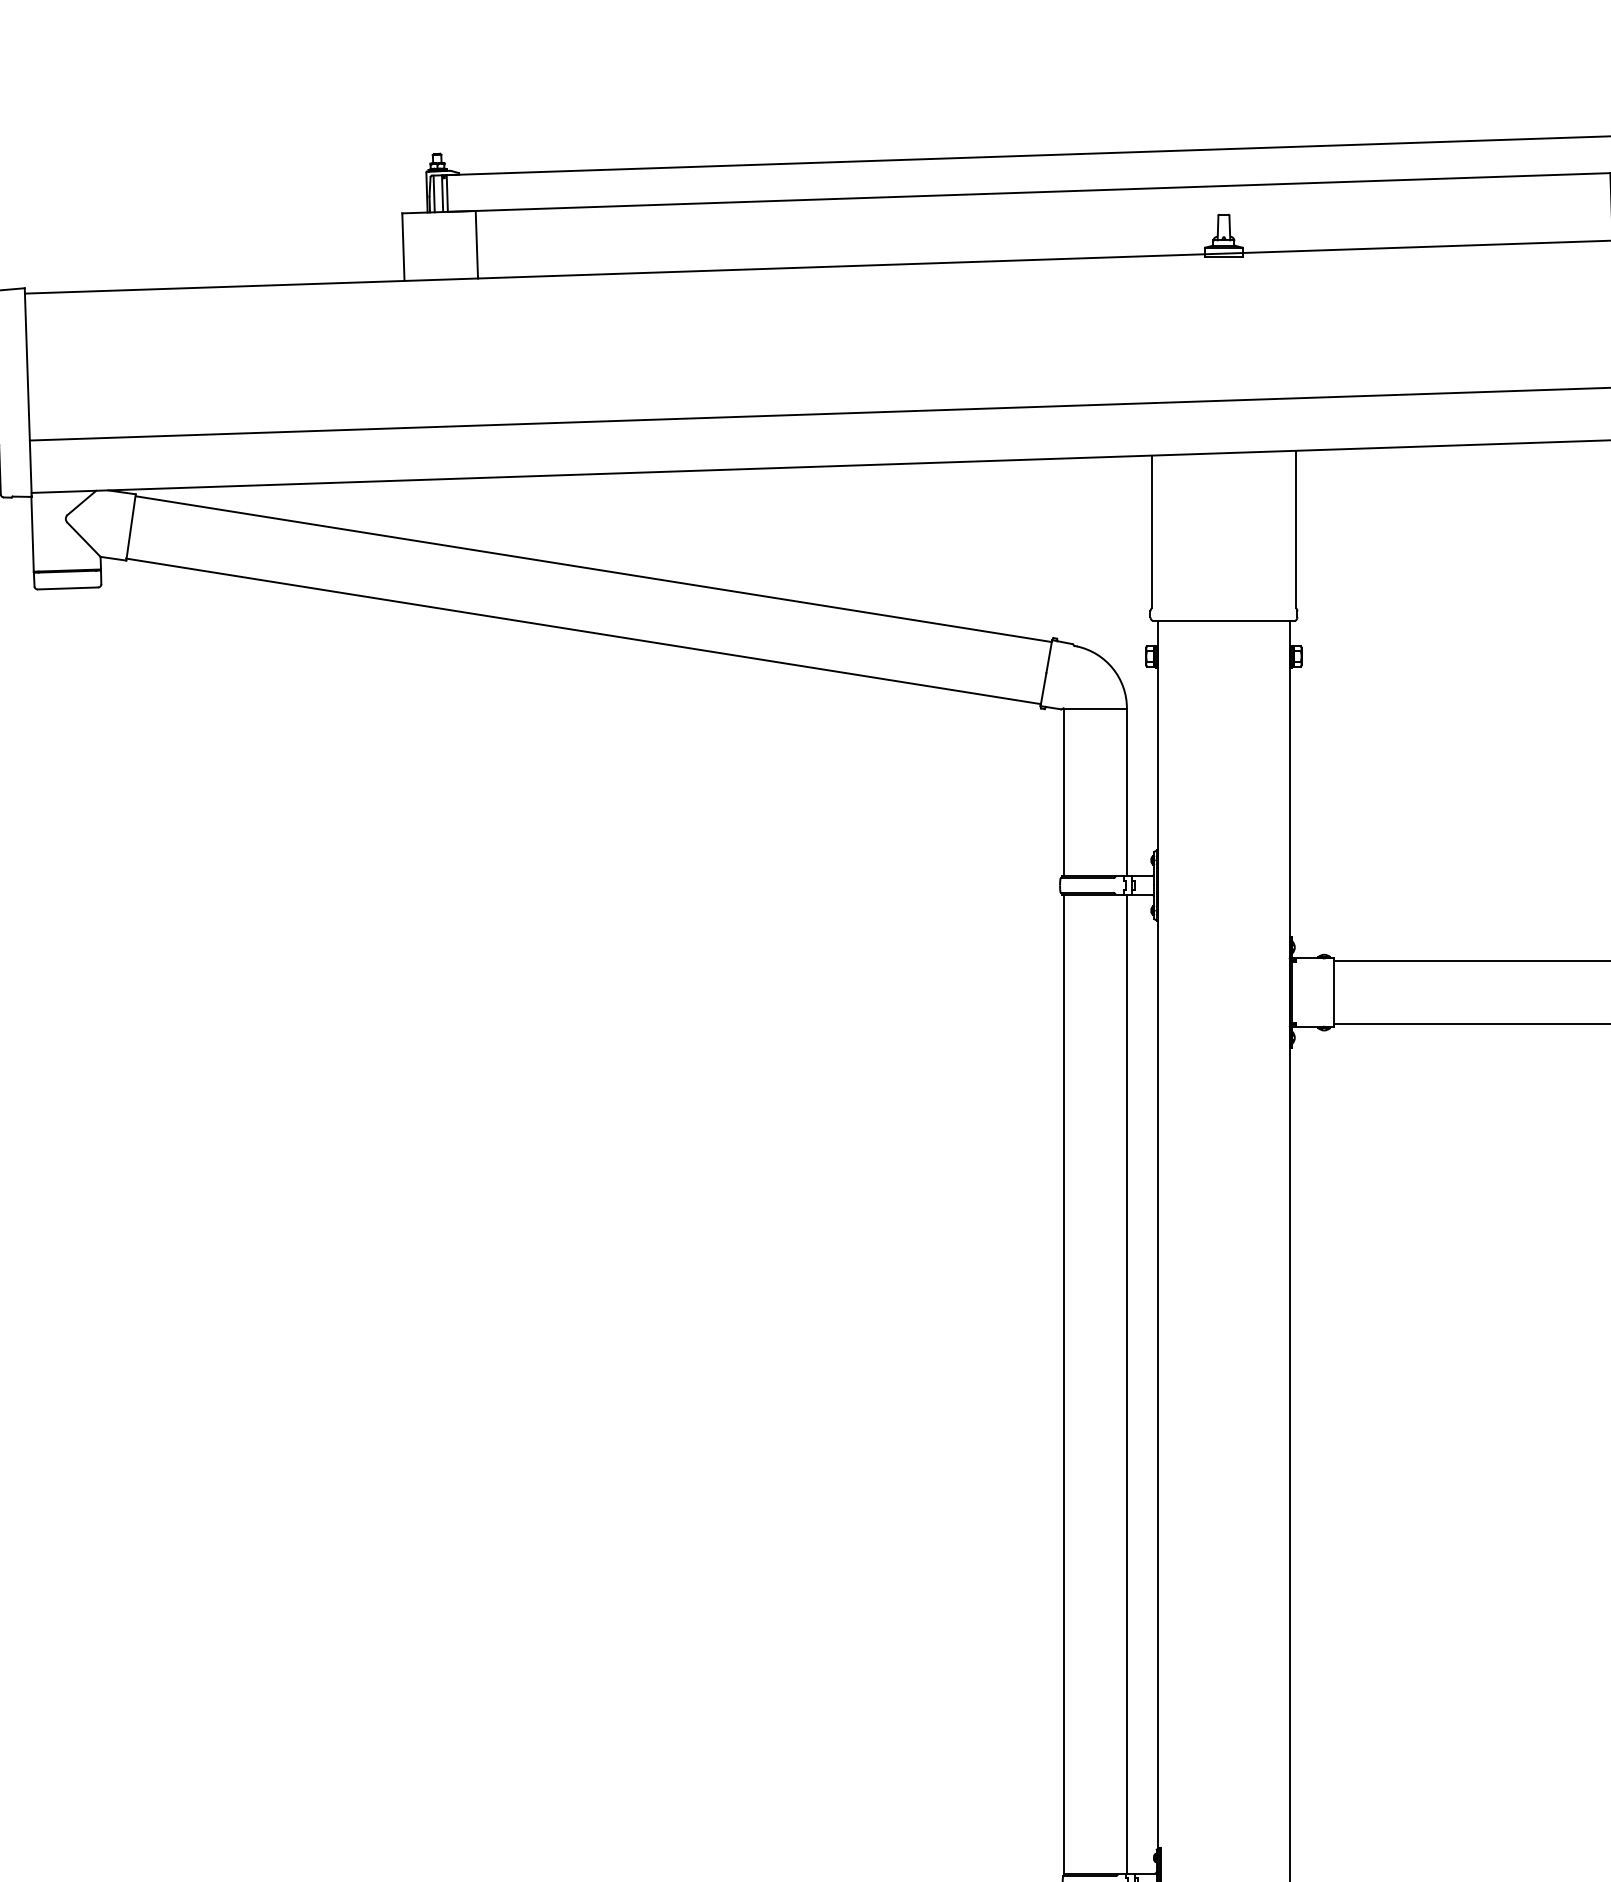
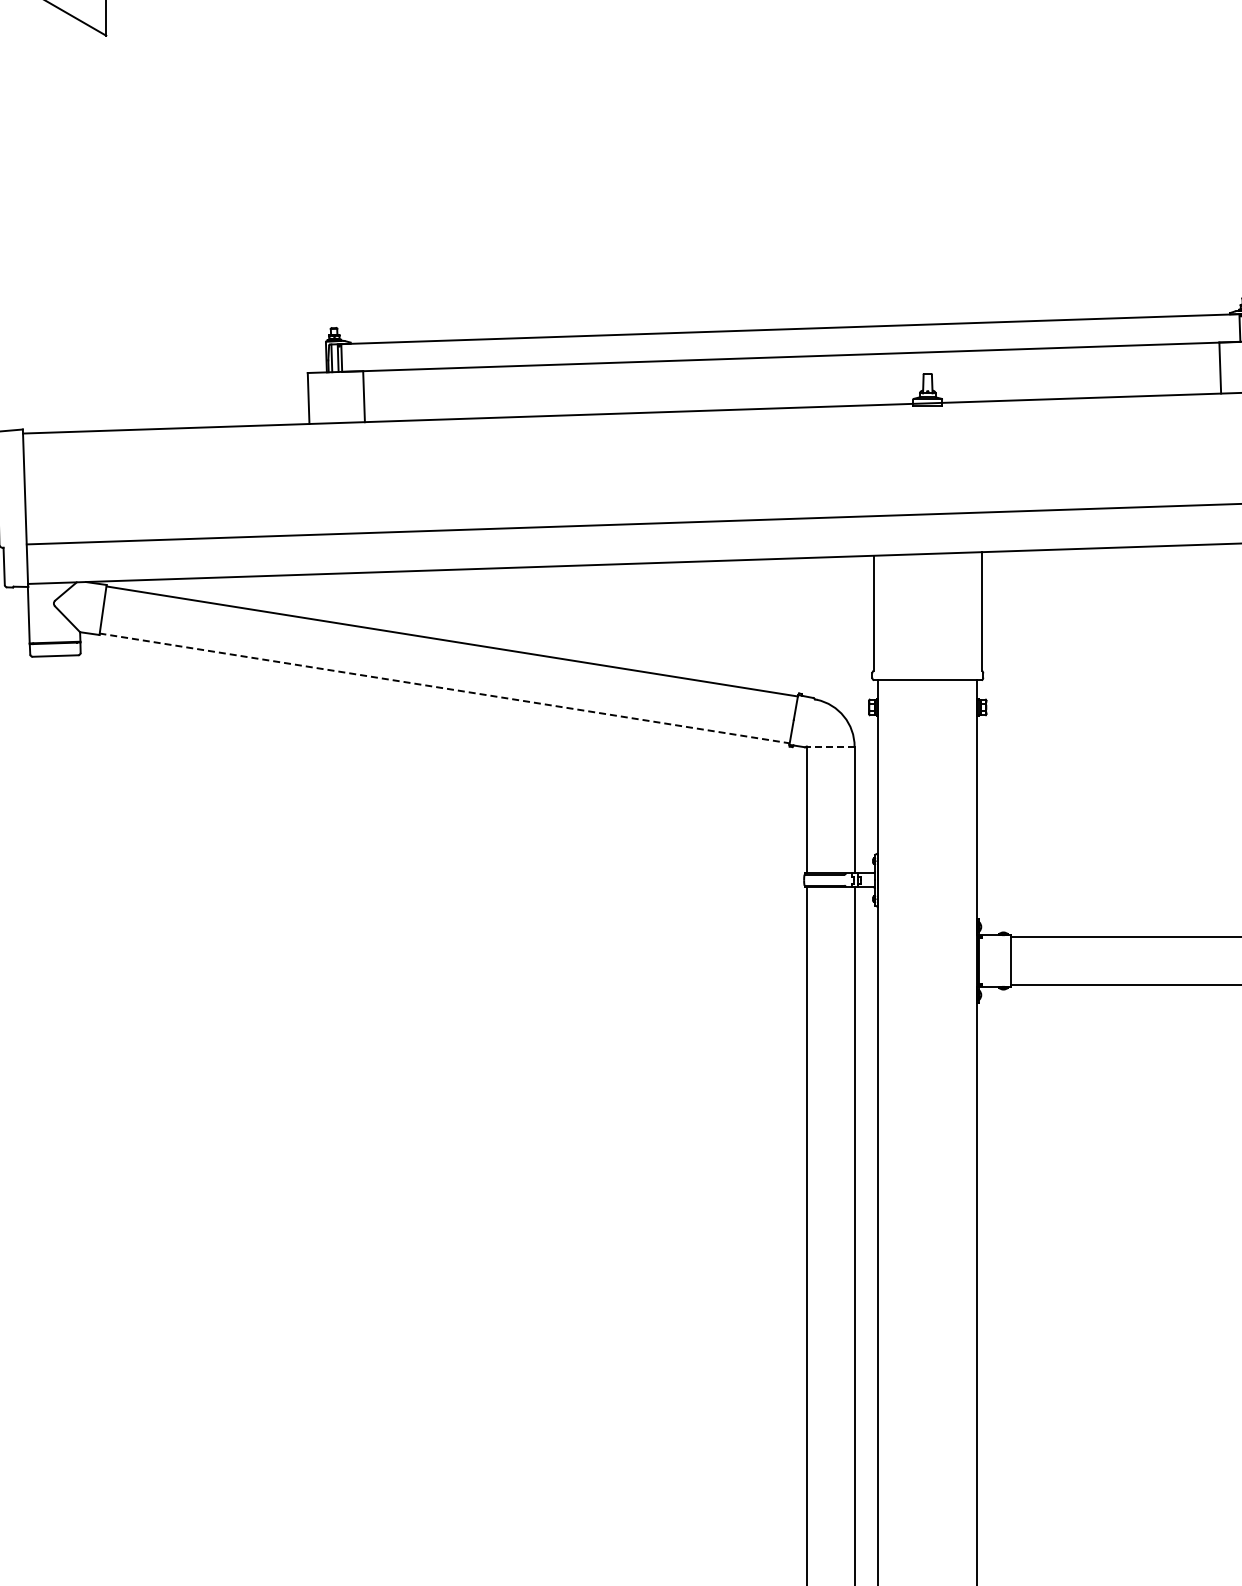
line: (583, 631) -> (444, 688), solid -> dashed
line: (1093, 708) -> (829, 746), solid -> dashed

